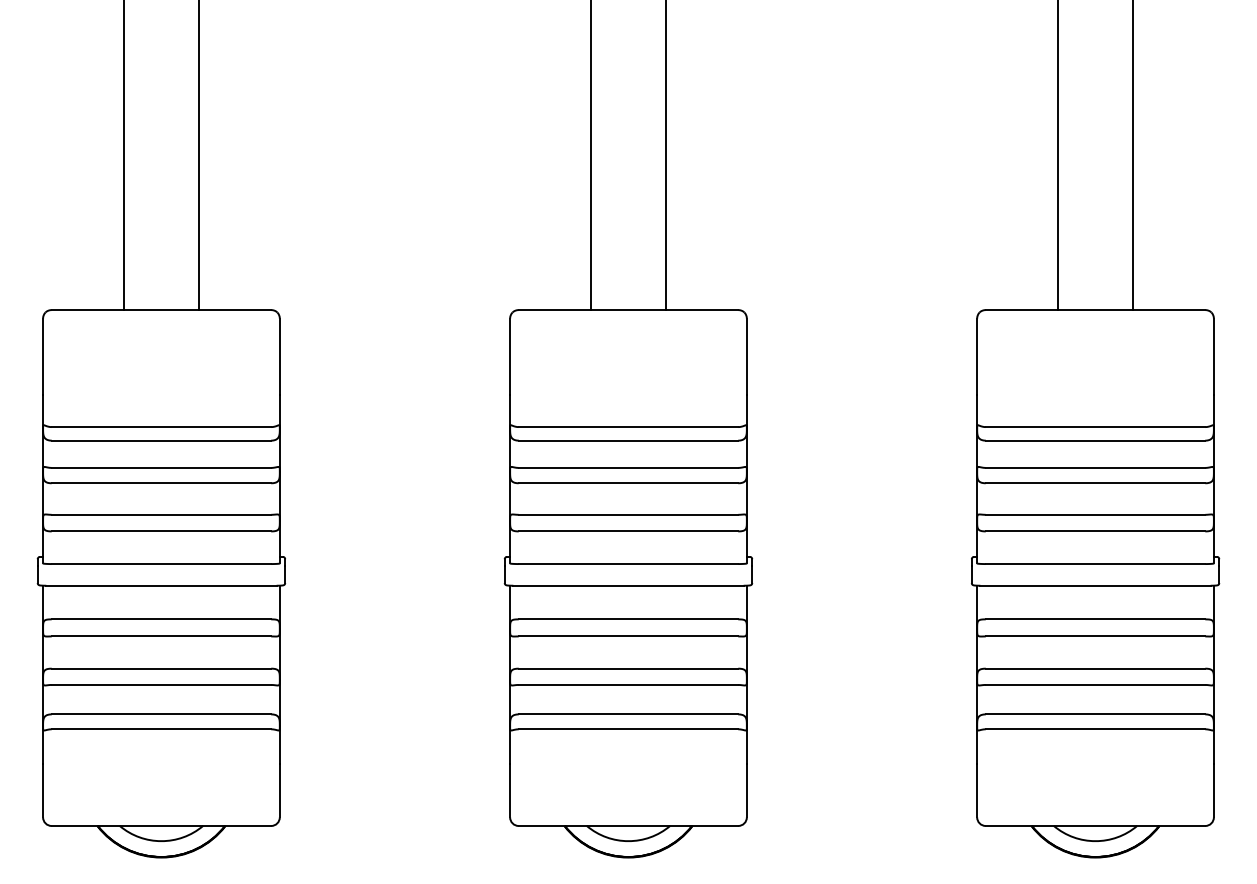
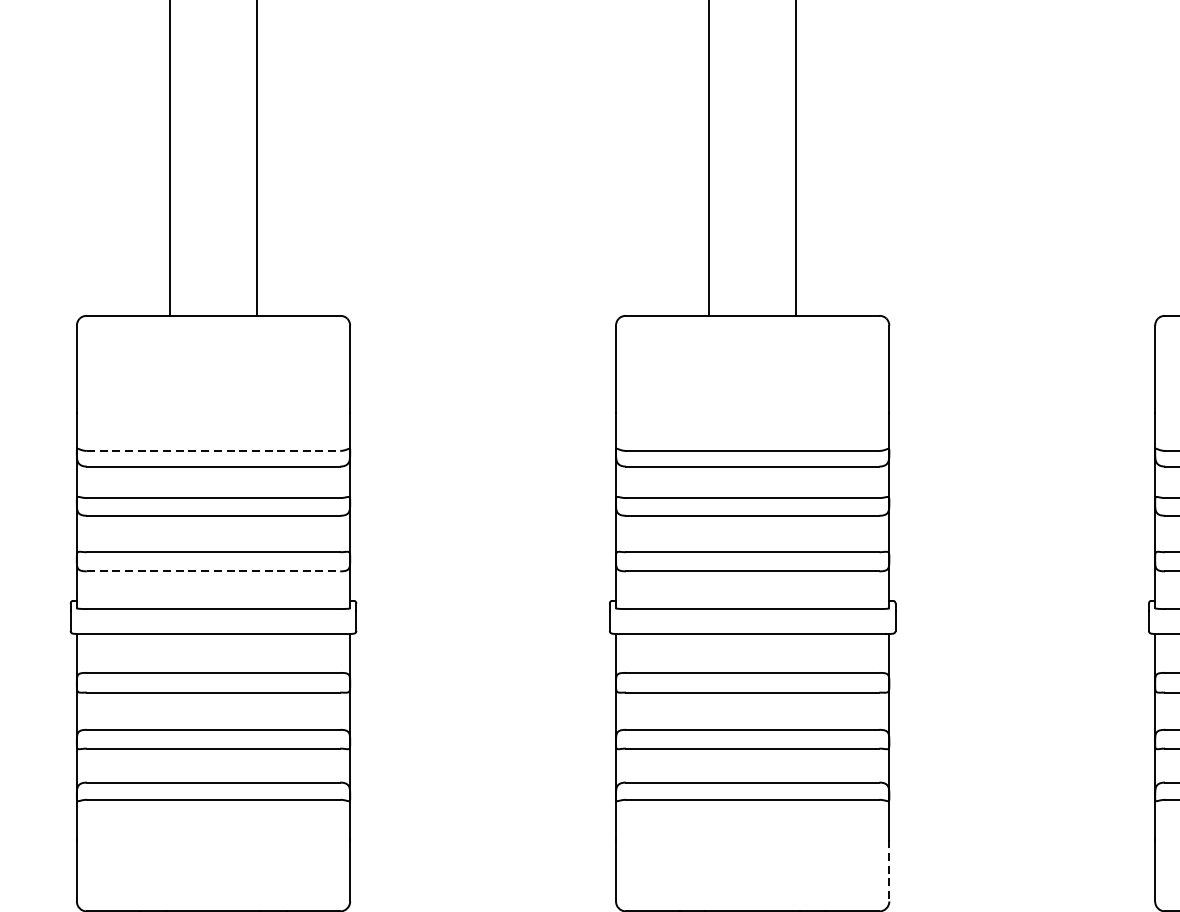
line: (161, 427) -> (213, 451), solid -> dashed
line: (161, 531) -> (213, 571), solid -> dashed
line: (746, 790) -> (888, 870), solid -> dashed

